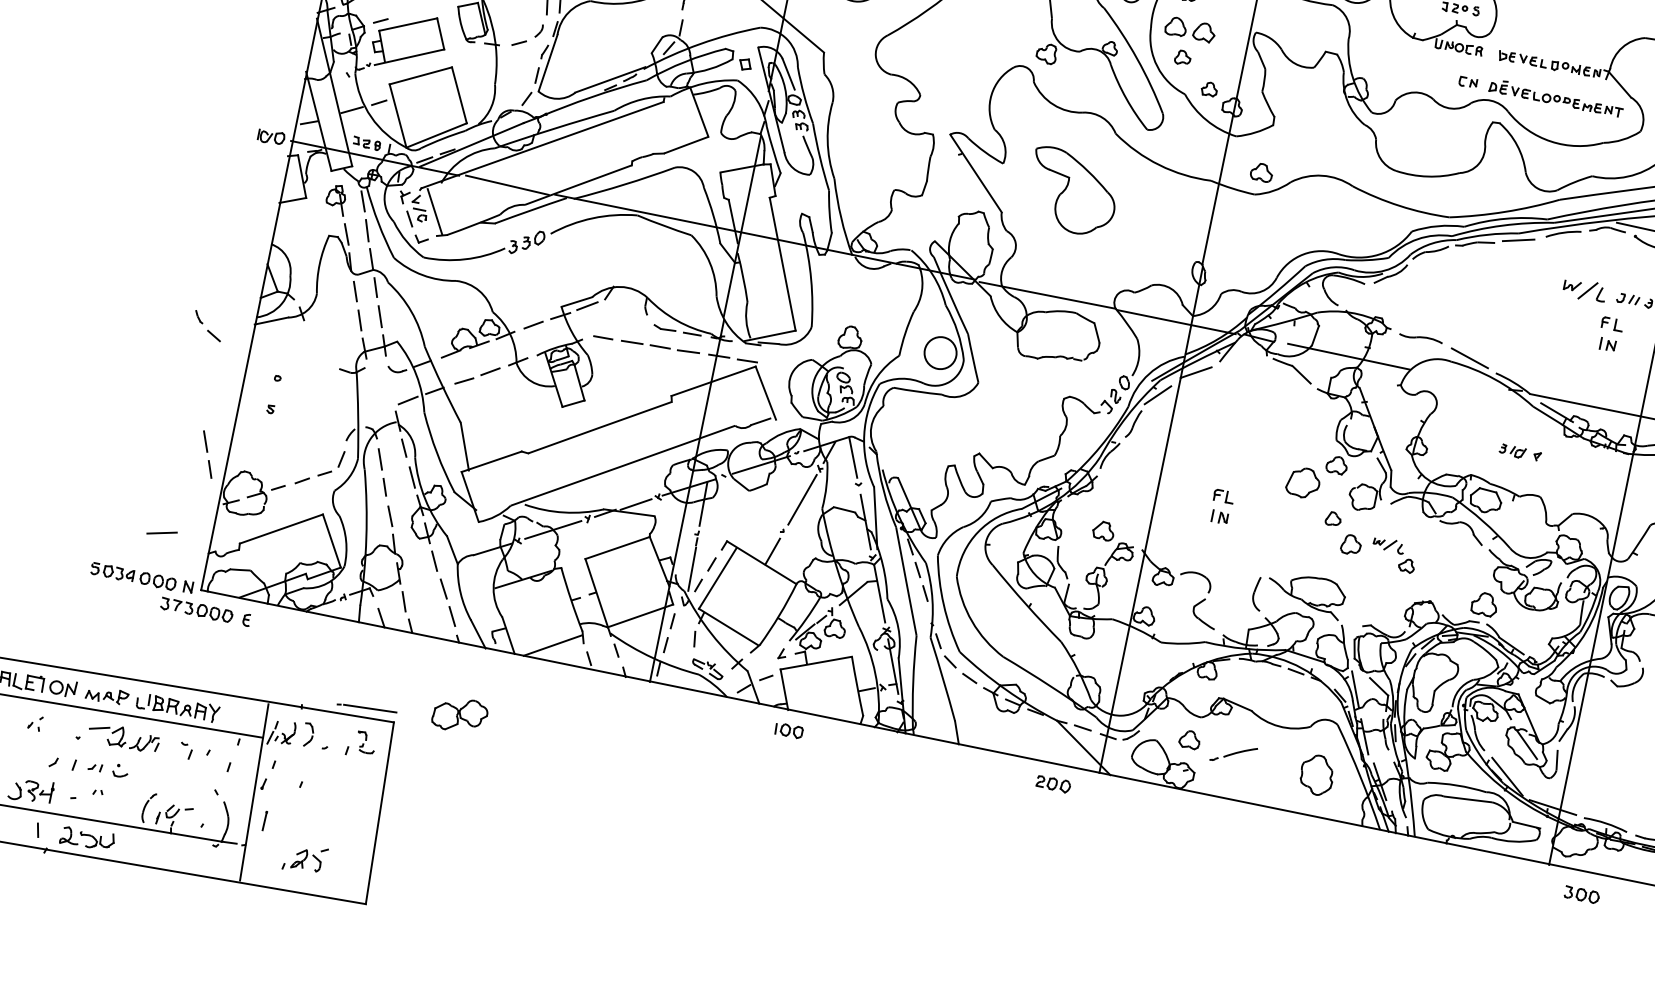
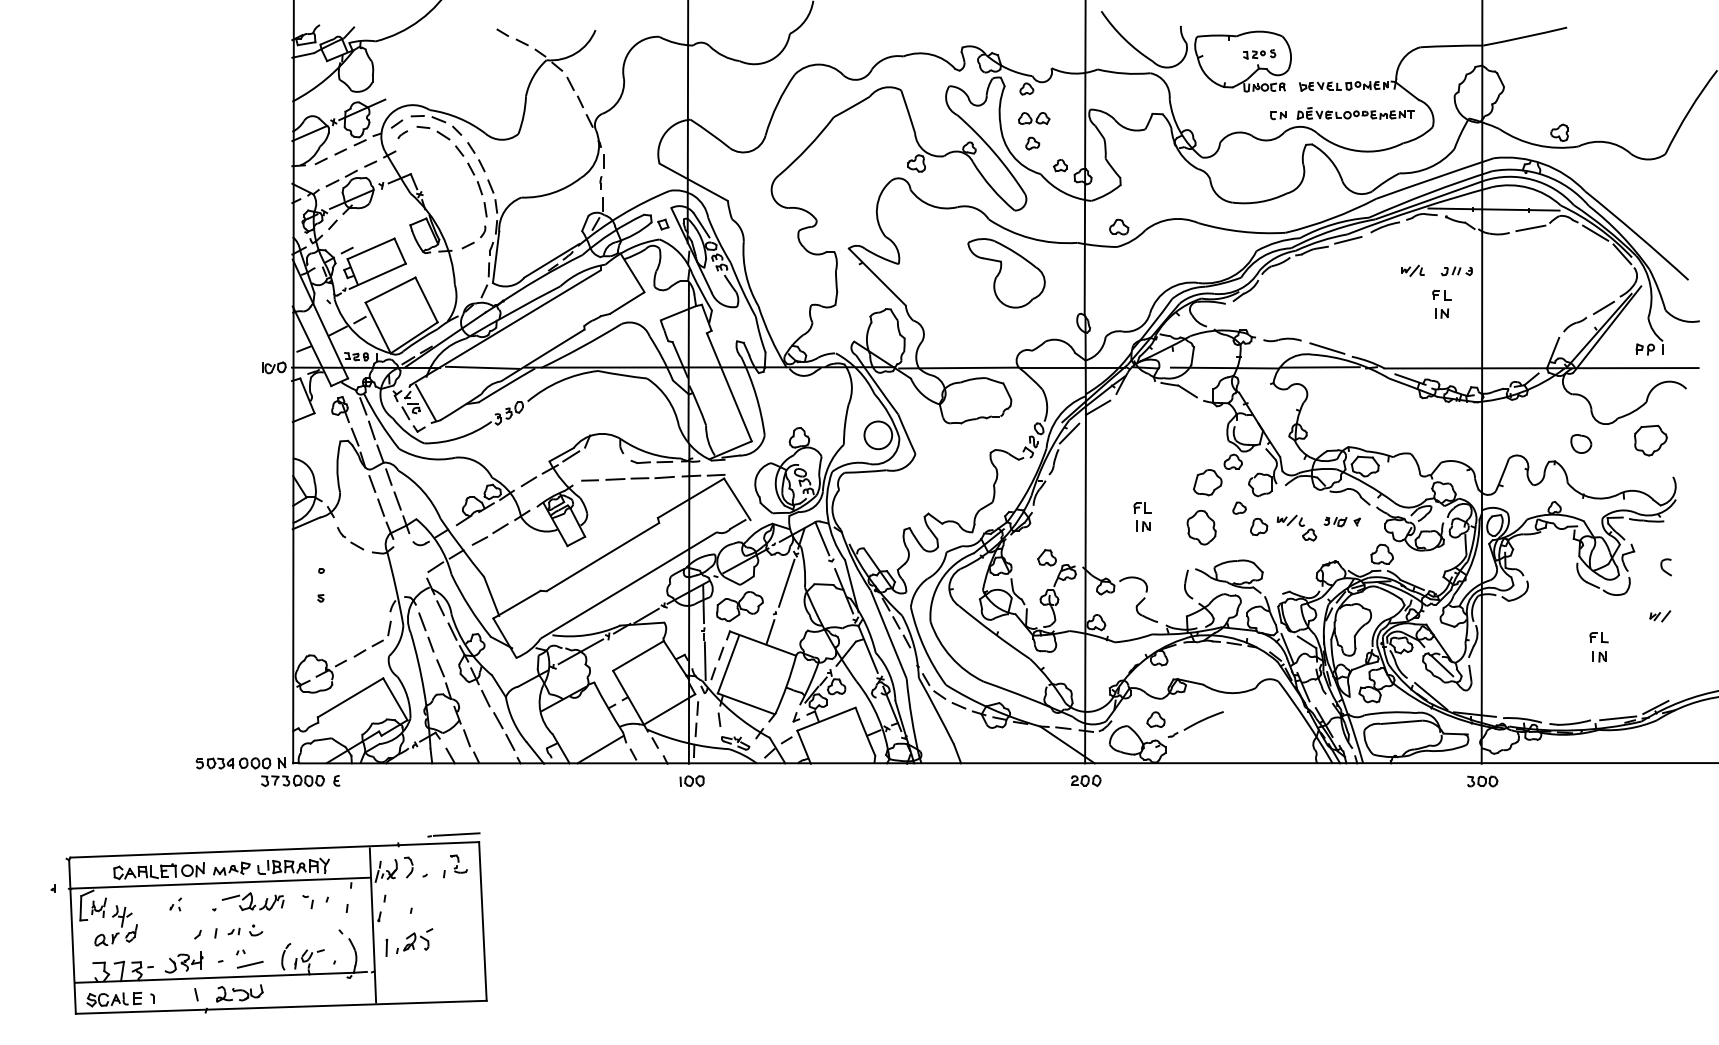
part: (1190, 29) -> (1034, 118), size x0.71
part: (1072, 192) -> (1006, 273), moved
part: (1584, 289) -> (1412, 270), size x0.62
part: (208, 325) -> (350, 538), moved
line: (1456, 377) -> (1319, 367), added
part: (1519, 452) -> (1341, 521), moved
line: (206, 453) -> (274, 646), removed
line: (162, 532) -> (250, 964), moved
part: (459, 714) -> (739, 606), moved
part: (788, 729) -> (691, 780), moved
part: (1233, 754) -> (1195, 724), size x1.43
part: (1316, 774) -> (1201, 527), moved
part: (1053, 783) -> (1086, 780), moved
part: (305, 858) -> (414, 940), moved
part: (1581, 894) -> (1482, 781), moved

